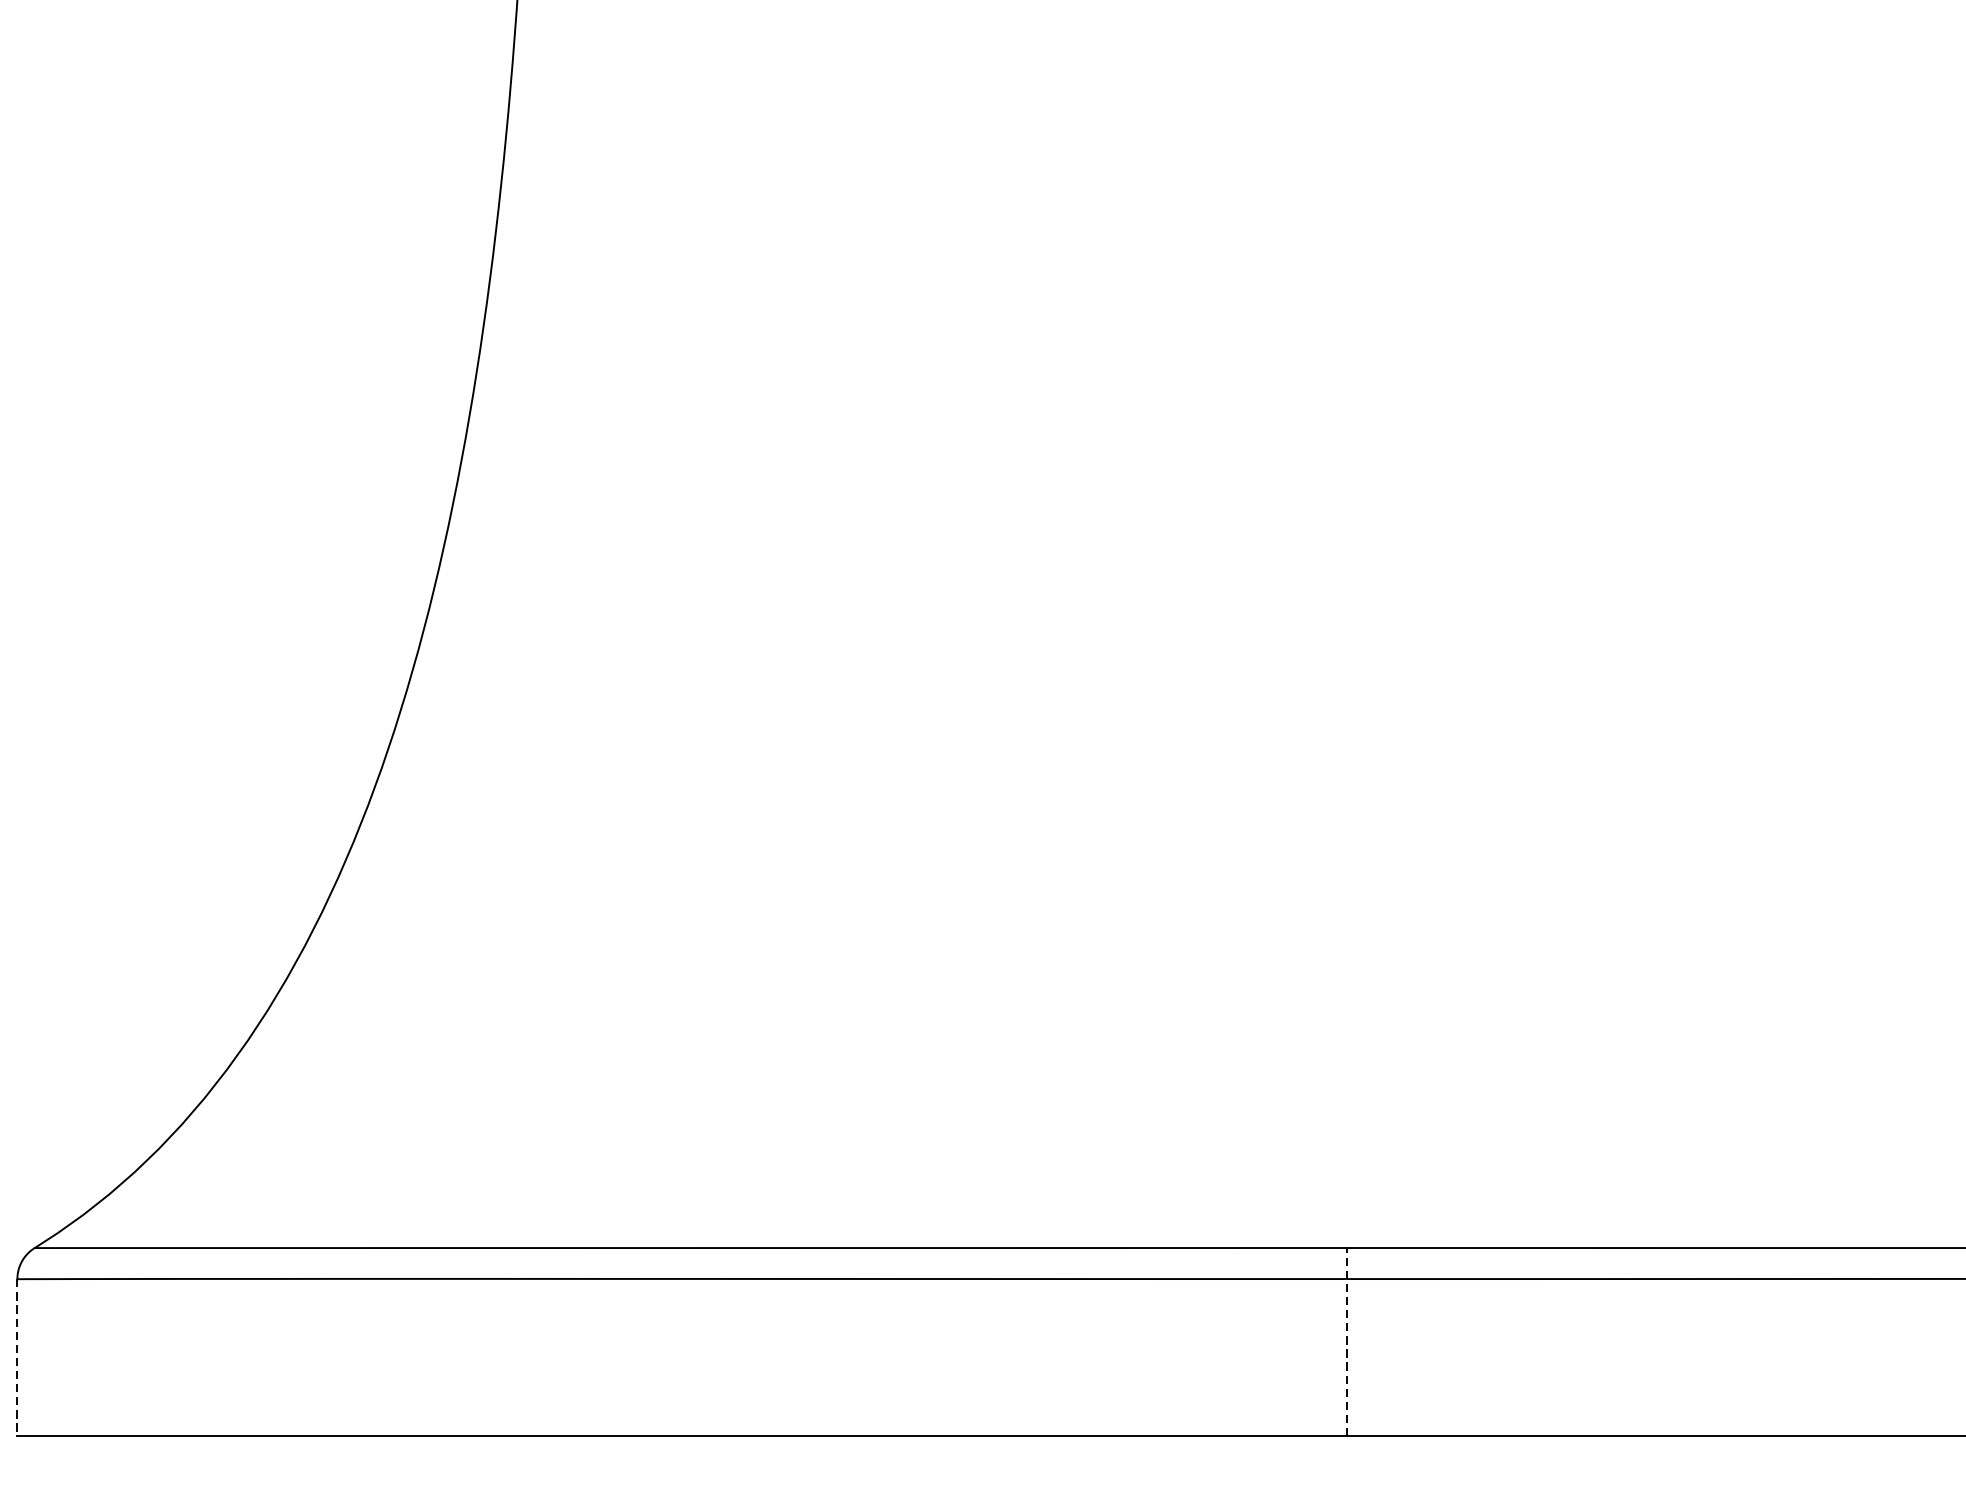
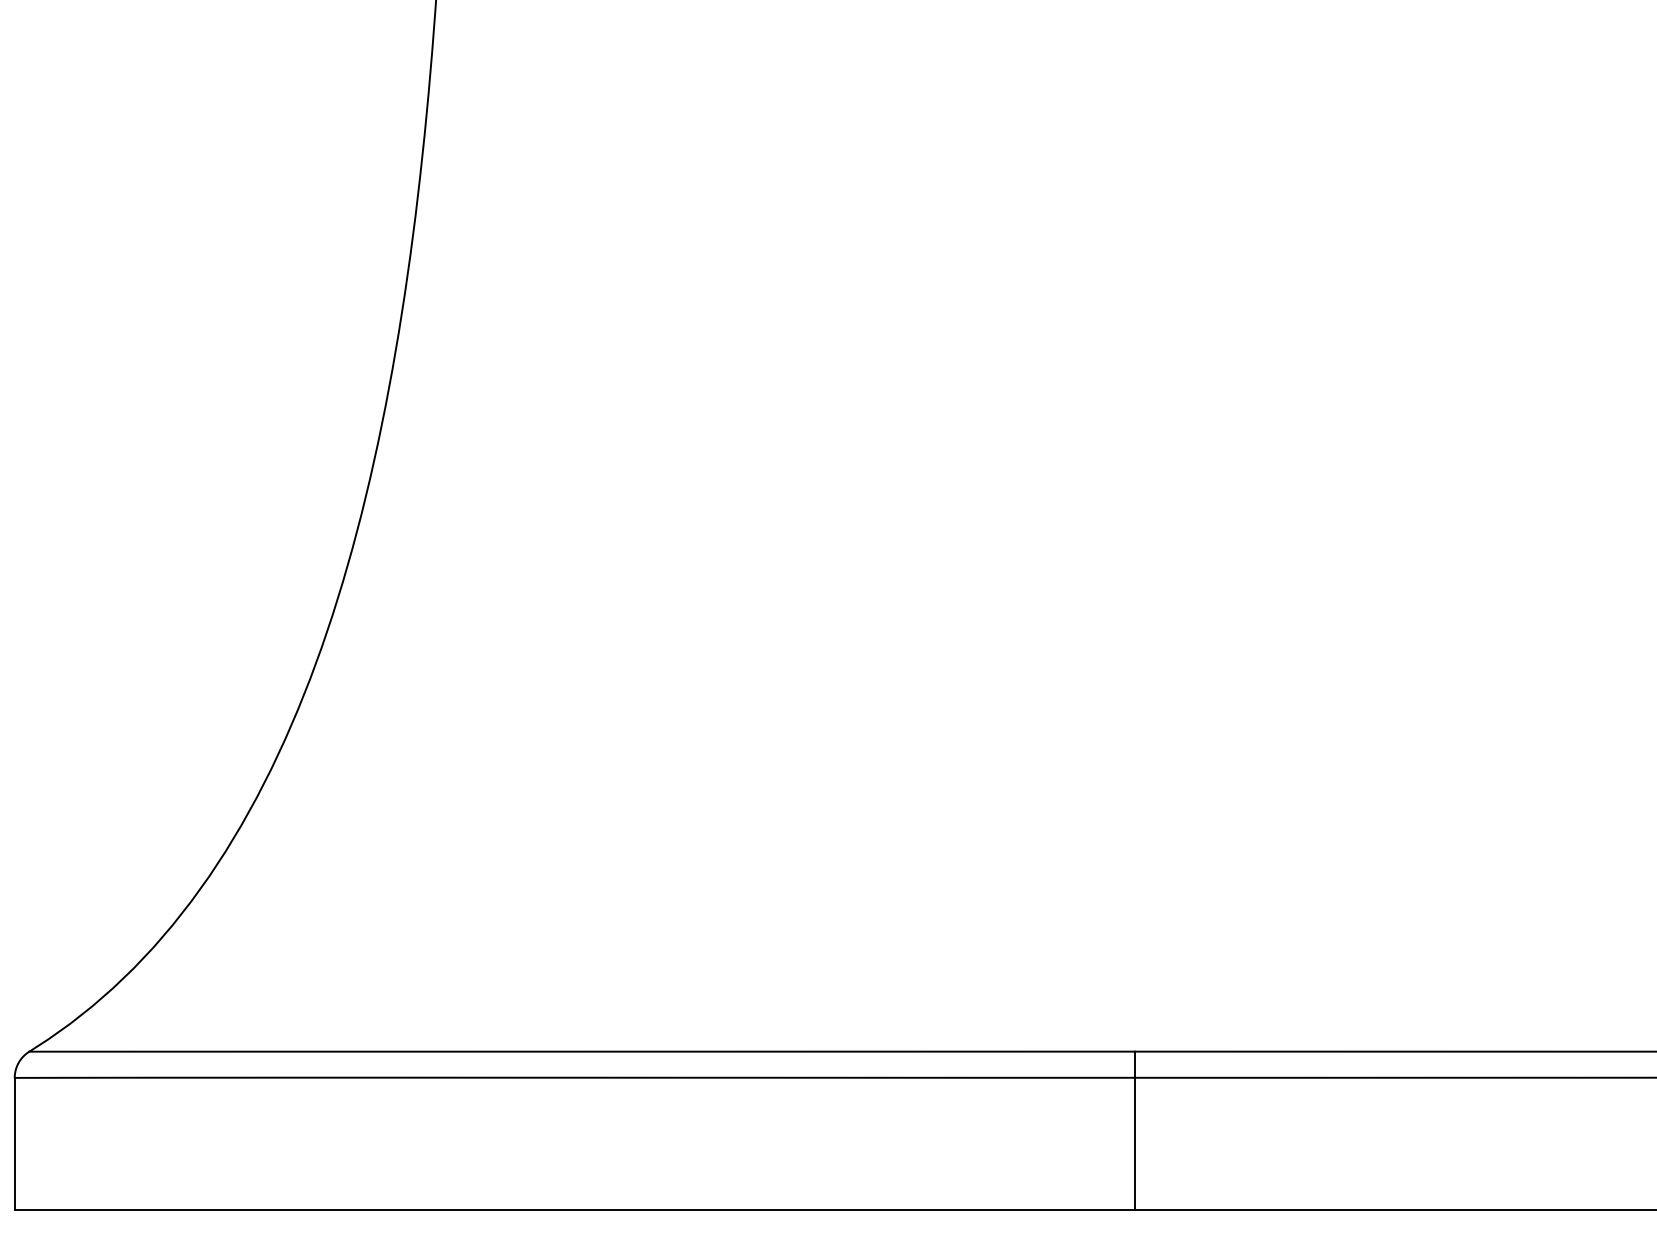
line: (1347, 1341) -> (1135, 1130), dashed -> solid
line: (17, 1358) -> (14, 1144), dashed -> solid

